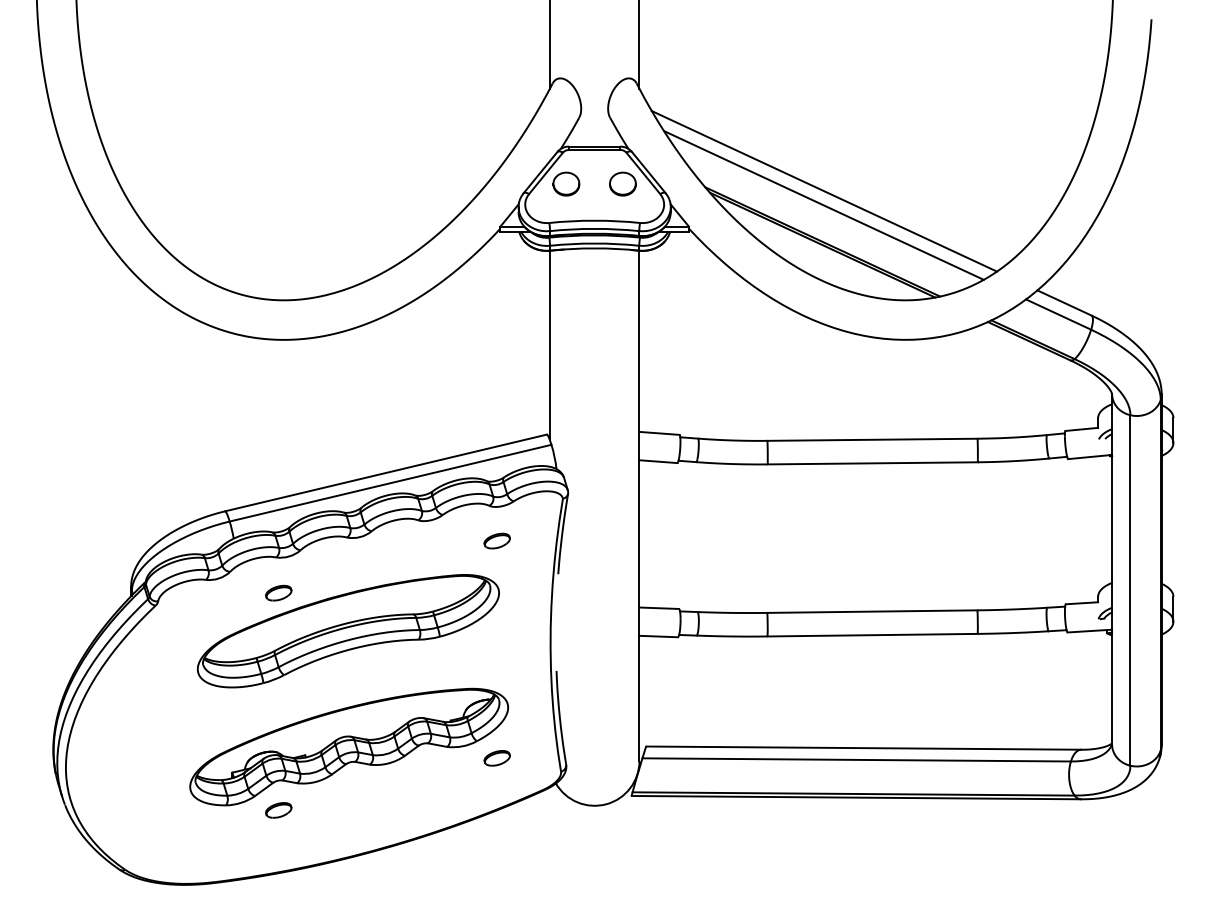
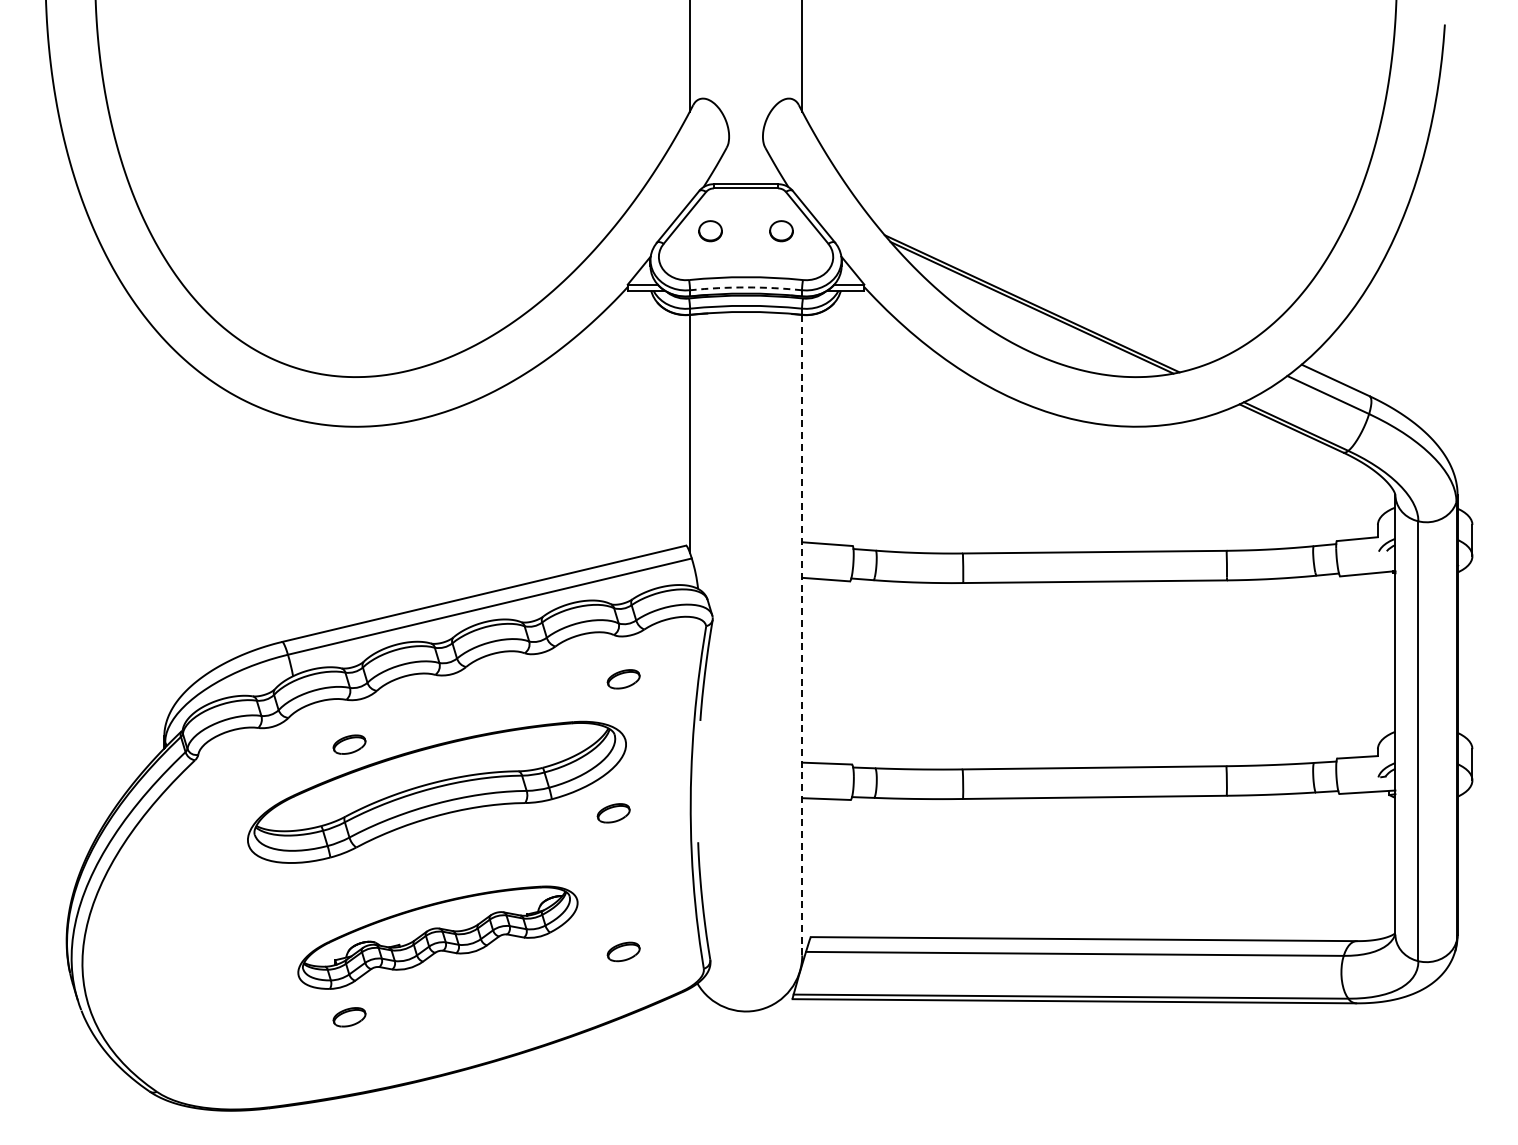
part: (566, 183) -> (710, 230), size x0.7
part: (622, 183) -> (781, 230), size x0.7
line: (823, 191) -> (1033, 240), removed
line: (823, 205) -> (1033, 257), removed
arc: (595, 228) -> (746, 287), solid -> dashed
line: (639, 505) -> (802, 634), solid -> dashed
part: (489, 648) -> (613, 813), added
part: (348, 746) -> (437, 937), size x0.7

